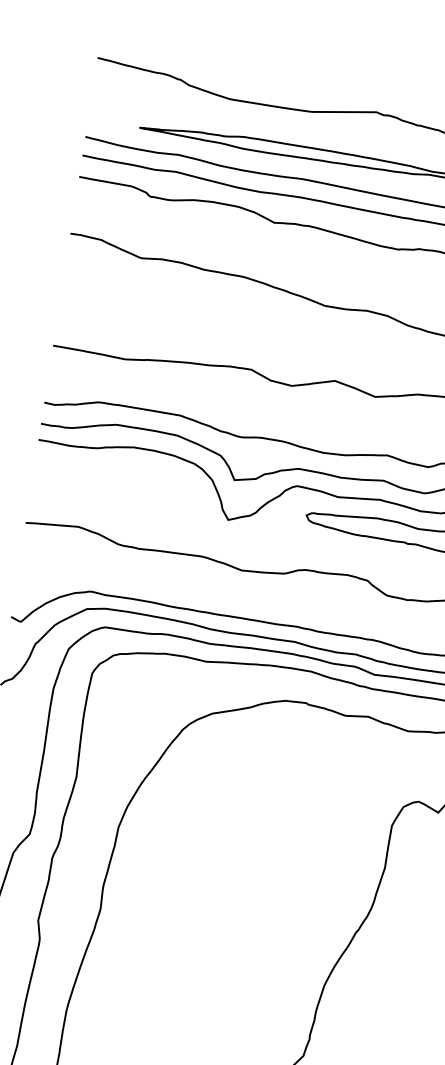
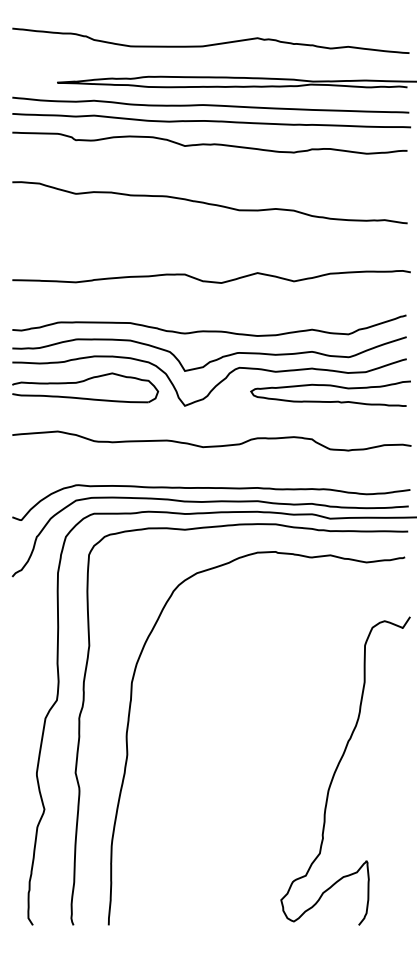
part: (117, 481) -> (85, 387), added

